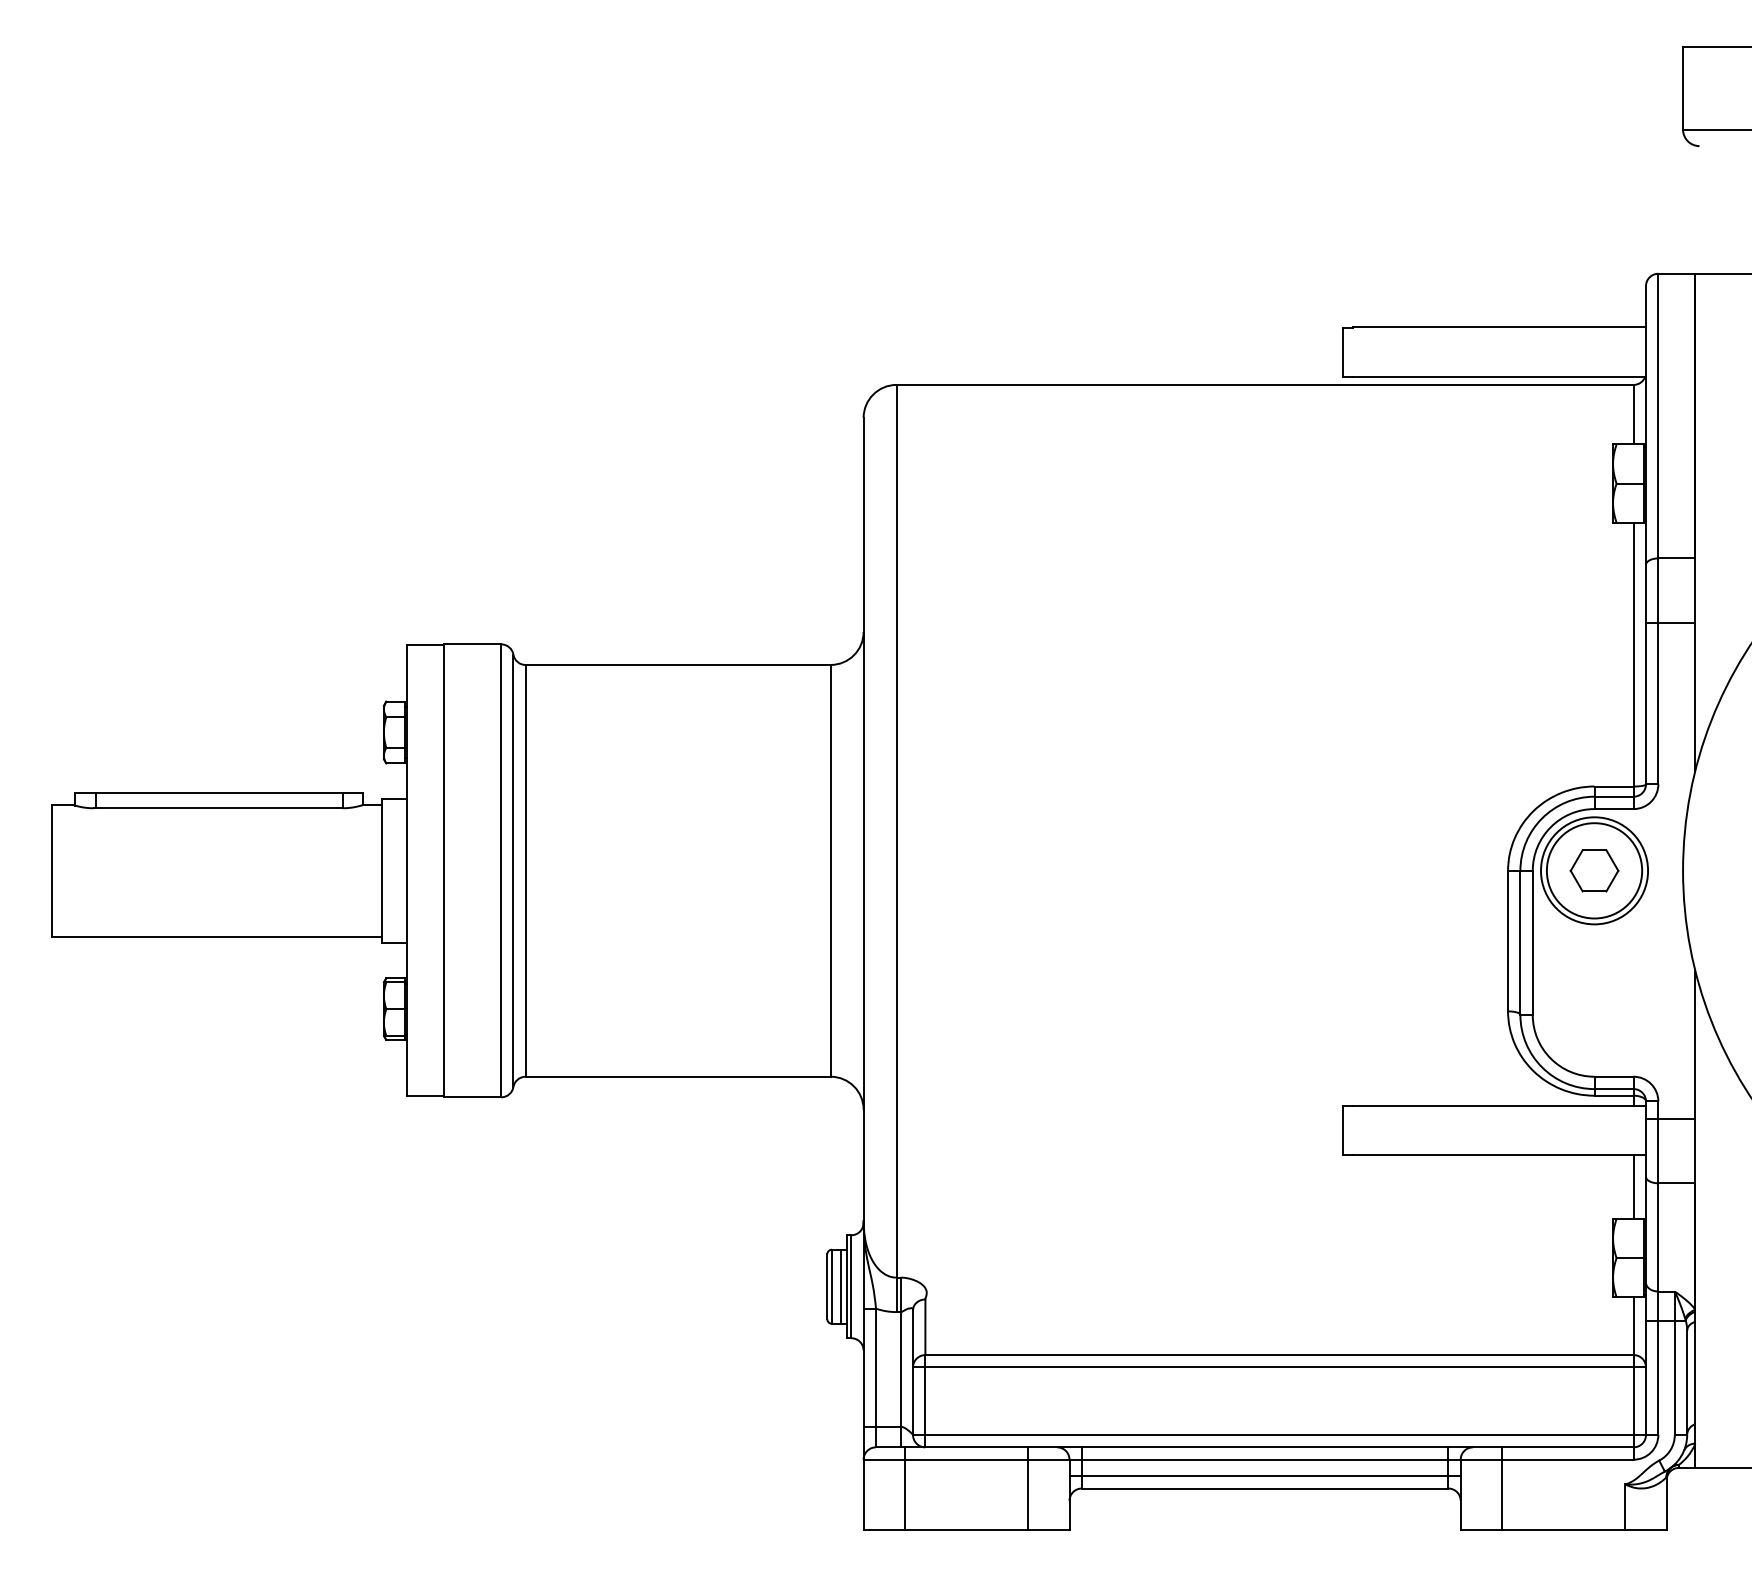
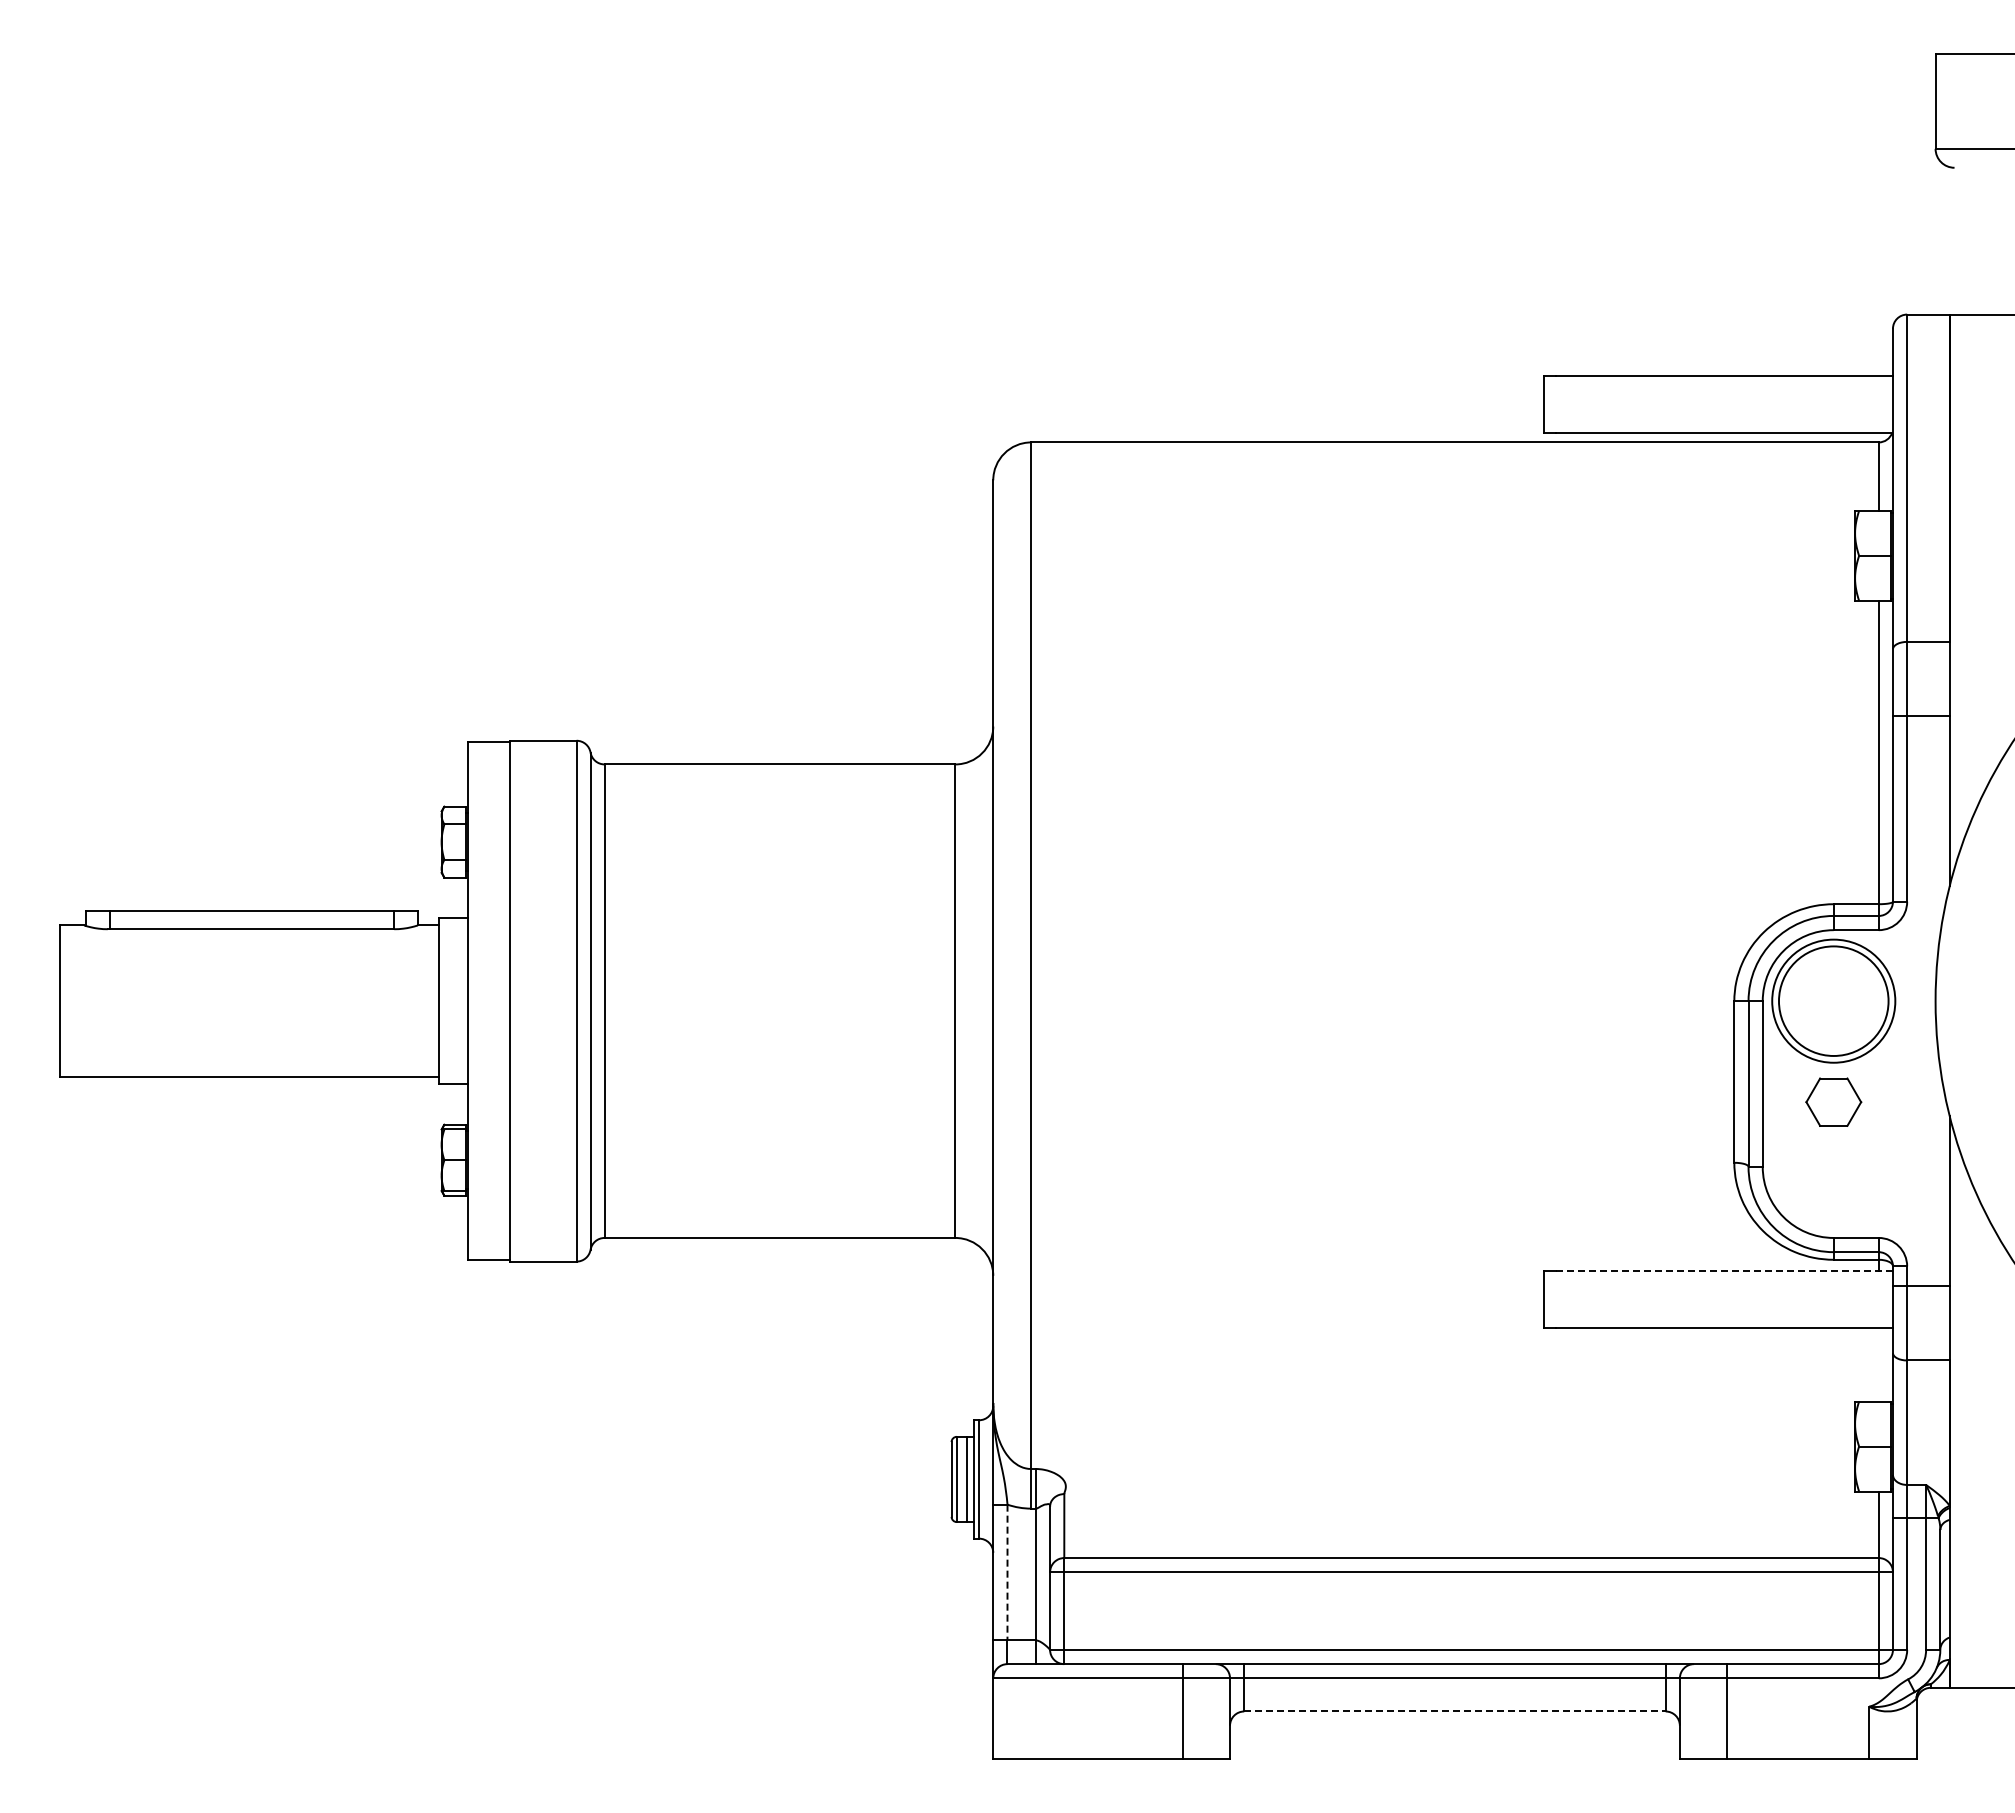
part: (1594, 870) -> (1833, 1101), moved
line: (1499, 1105) -> (1724, 1271), solid -> dashed
line: (1633, 1186) -> (1878, 1364), removed
line: (876, 1367) -> (1007, 1572), solid -> dashed
line: (1264, 1476) -> (1454, 1697), removed
line: (904, 1488) -> (1040, 1711), removed
line: (1264, 1488) -> (1454, 1711), solid -> dashed

